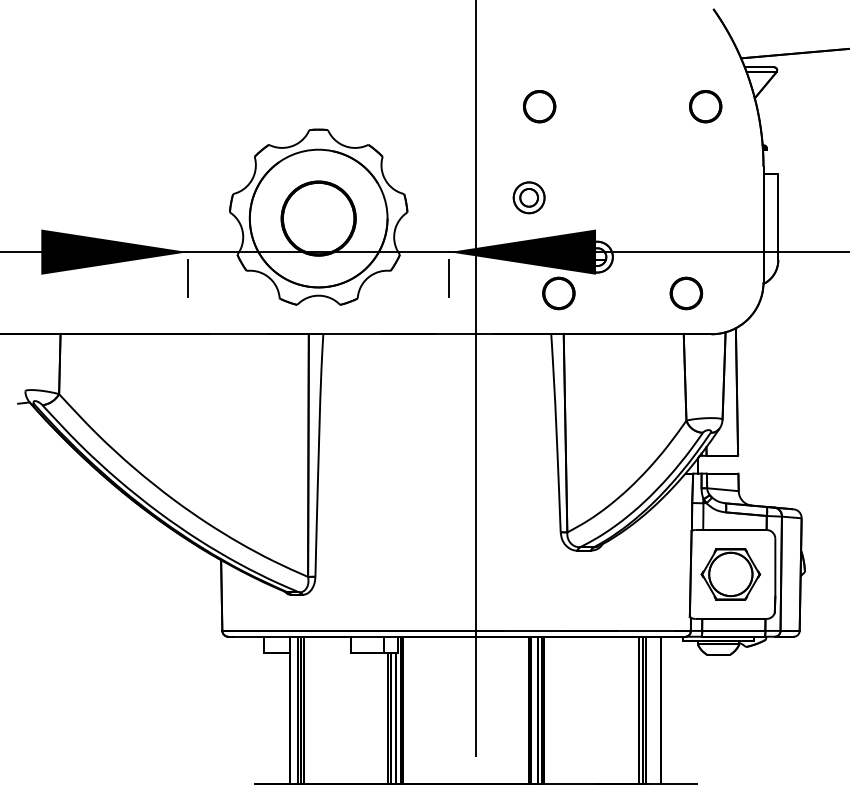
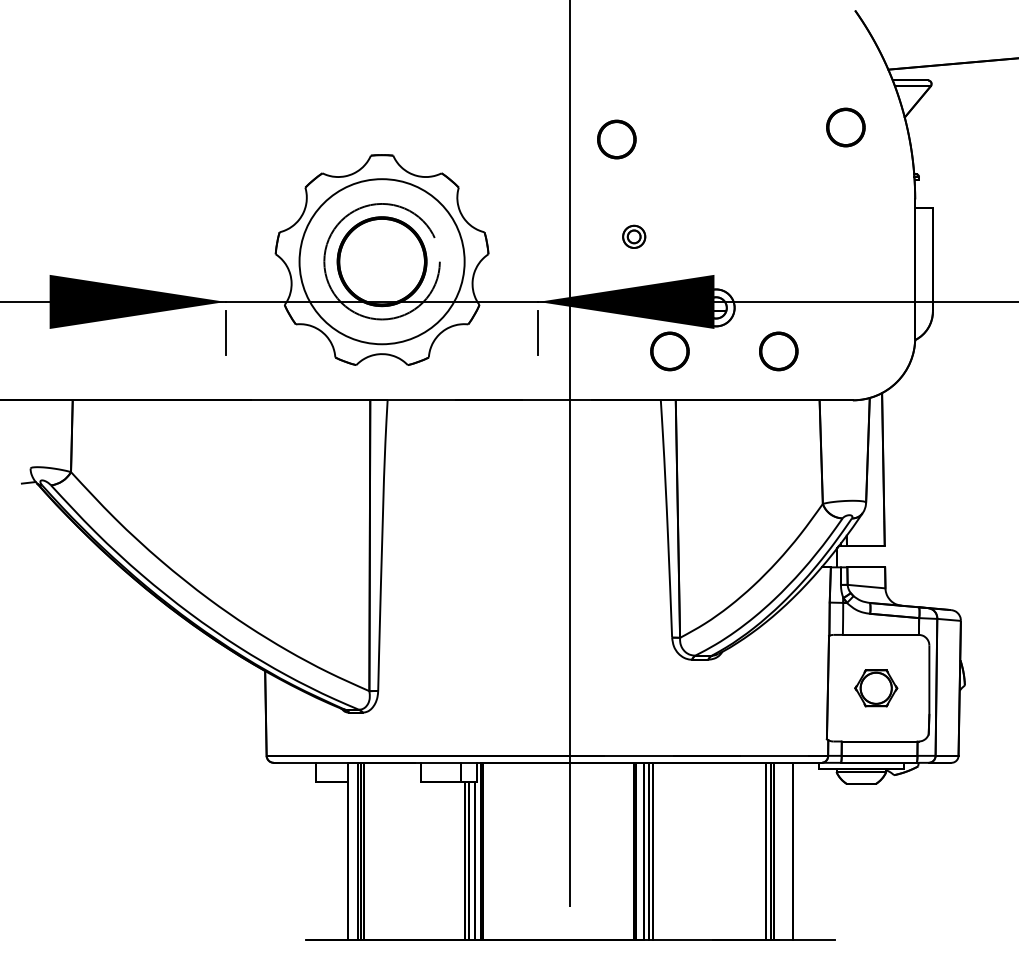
part: (539, 106) -> (616, 139), moved
part: (528, 197) -> (633, 236), size x0.6
circle: (318, 218) -> (381, 261), size x0.7
part: (686, 293) -> (778, 351), moved
part: (731, 574) -> (876, 688), size x0.6

